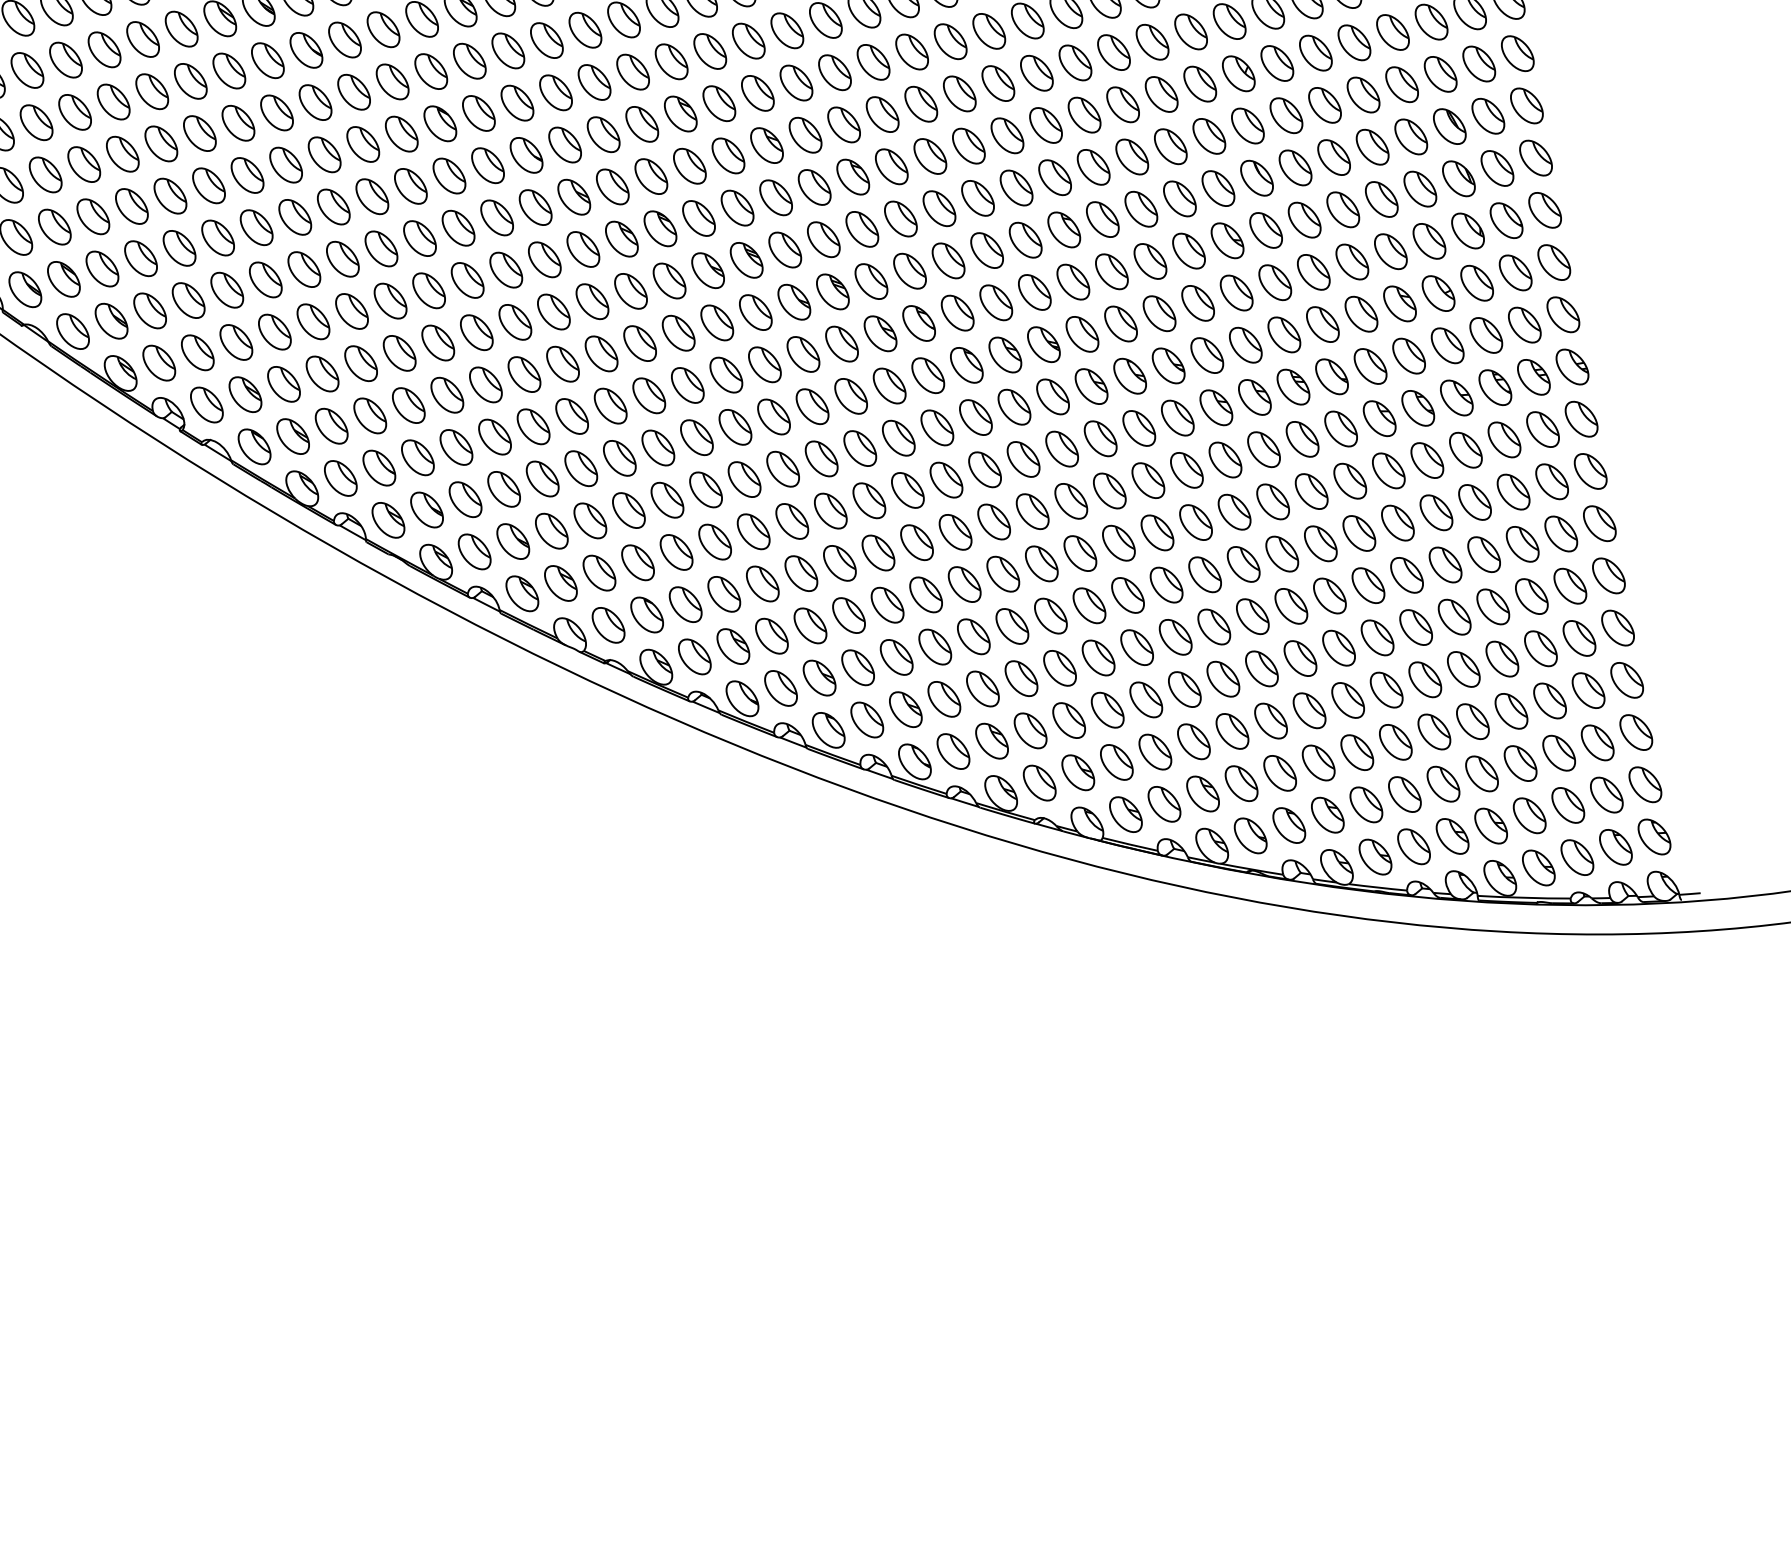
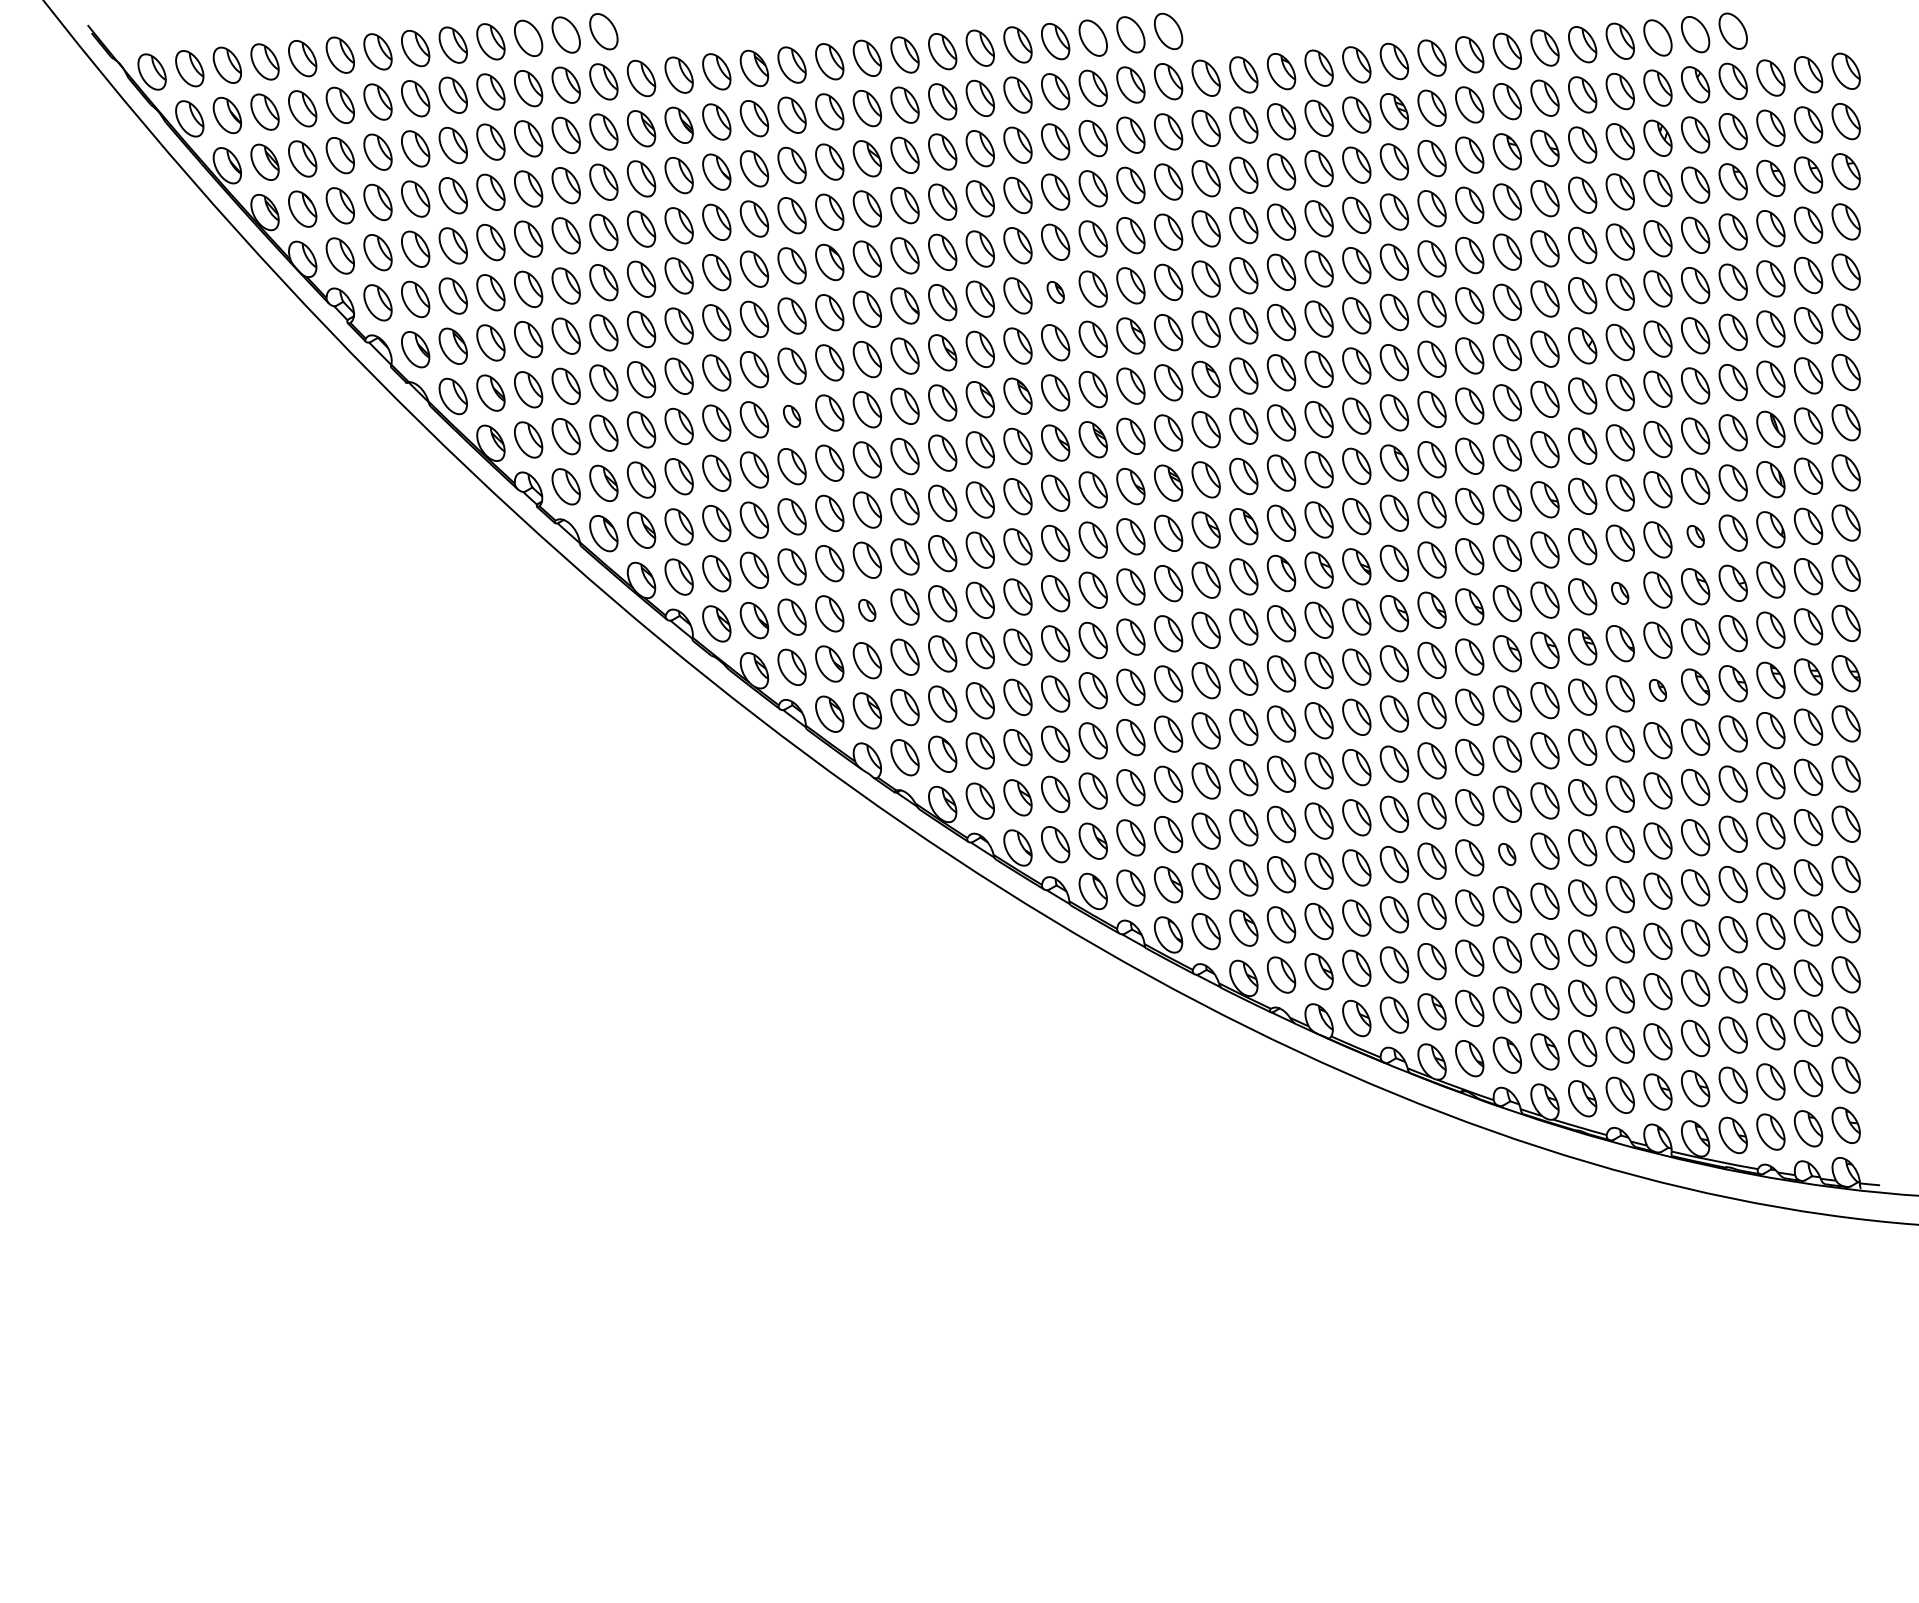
part: (680, 114) -> (1055, 292), size x0.6
part: (1390, 251) -> (1695, 536), size x0.6
part: (428, 290) -> (791, 416), size x0.6
part: (1322, 324) -> (1619, 593), size x0.6
part: (1379, 418) -> (1657, 690), size x0.6
part: (541, 479) -> (866, 610), size x0.6
part: (1251, 616) -> (1506, 854), size x0.6

